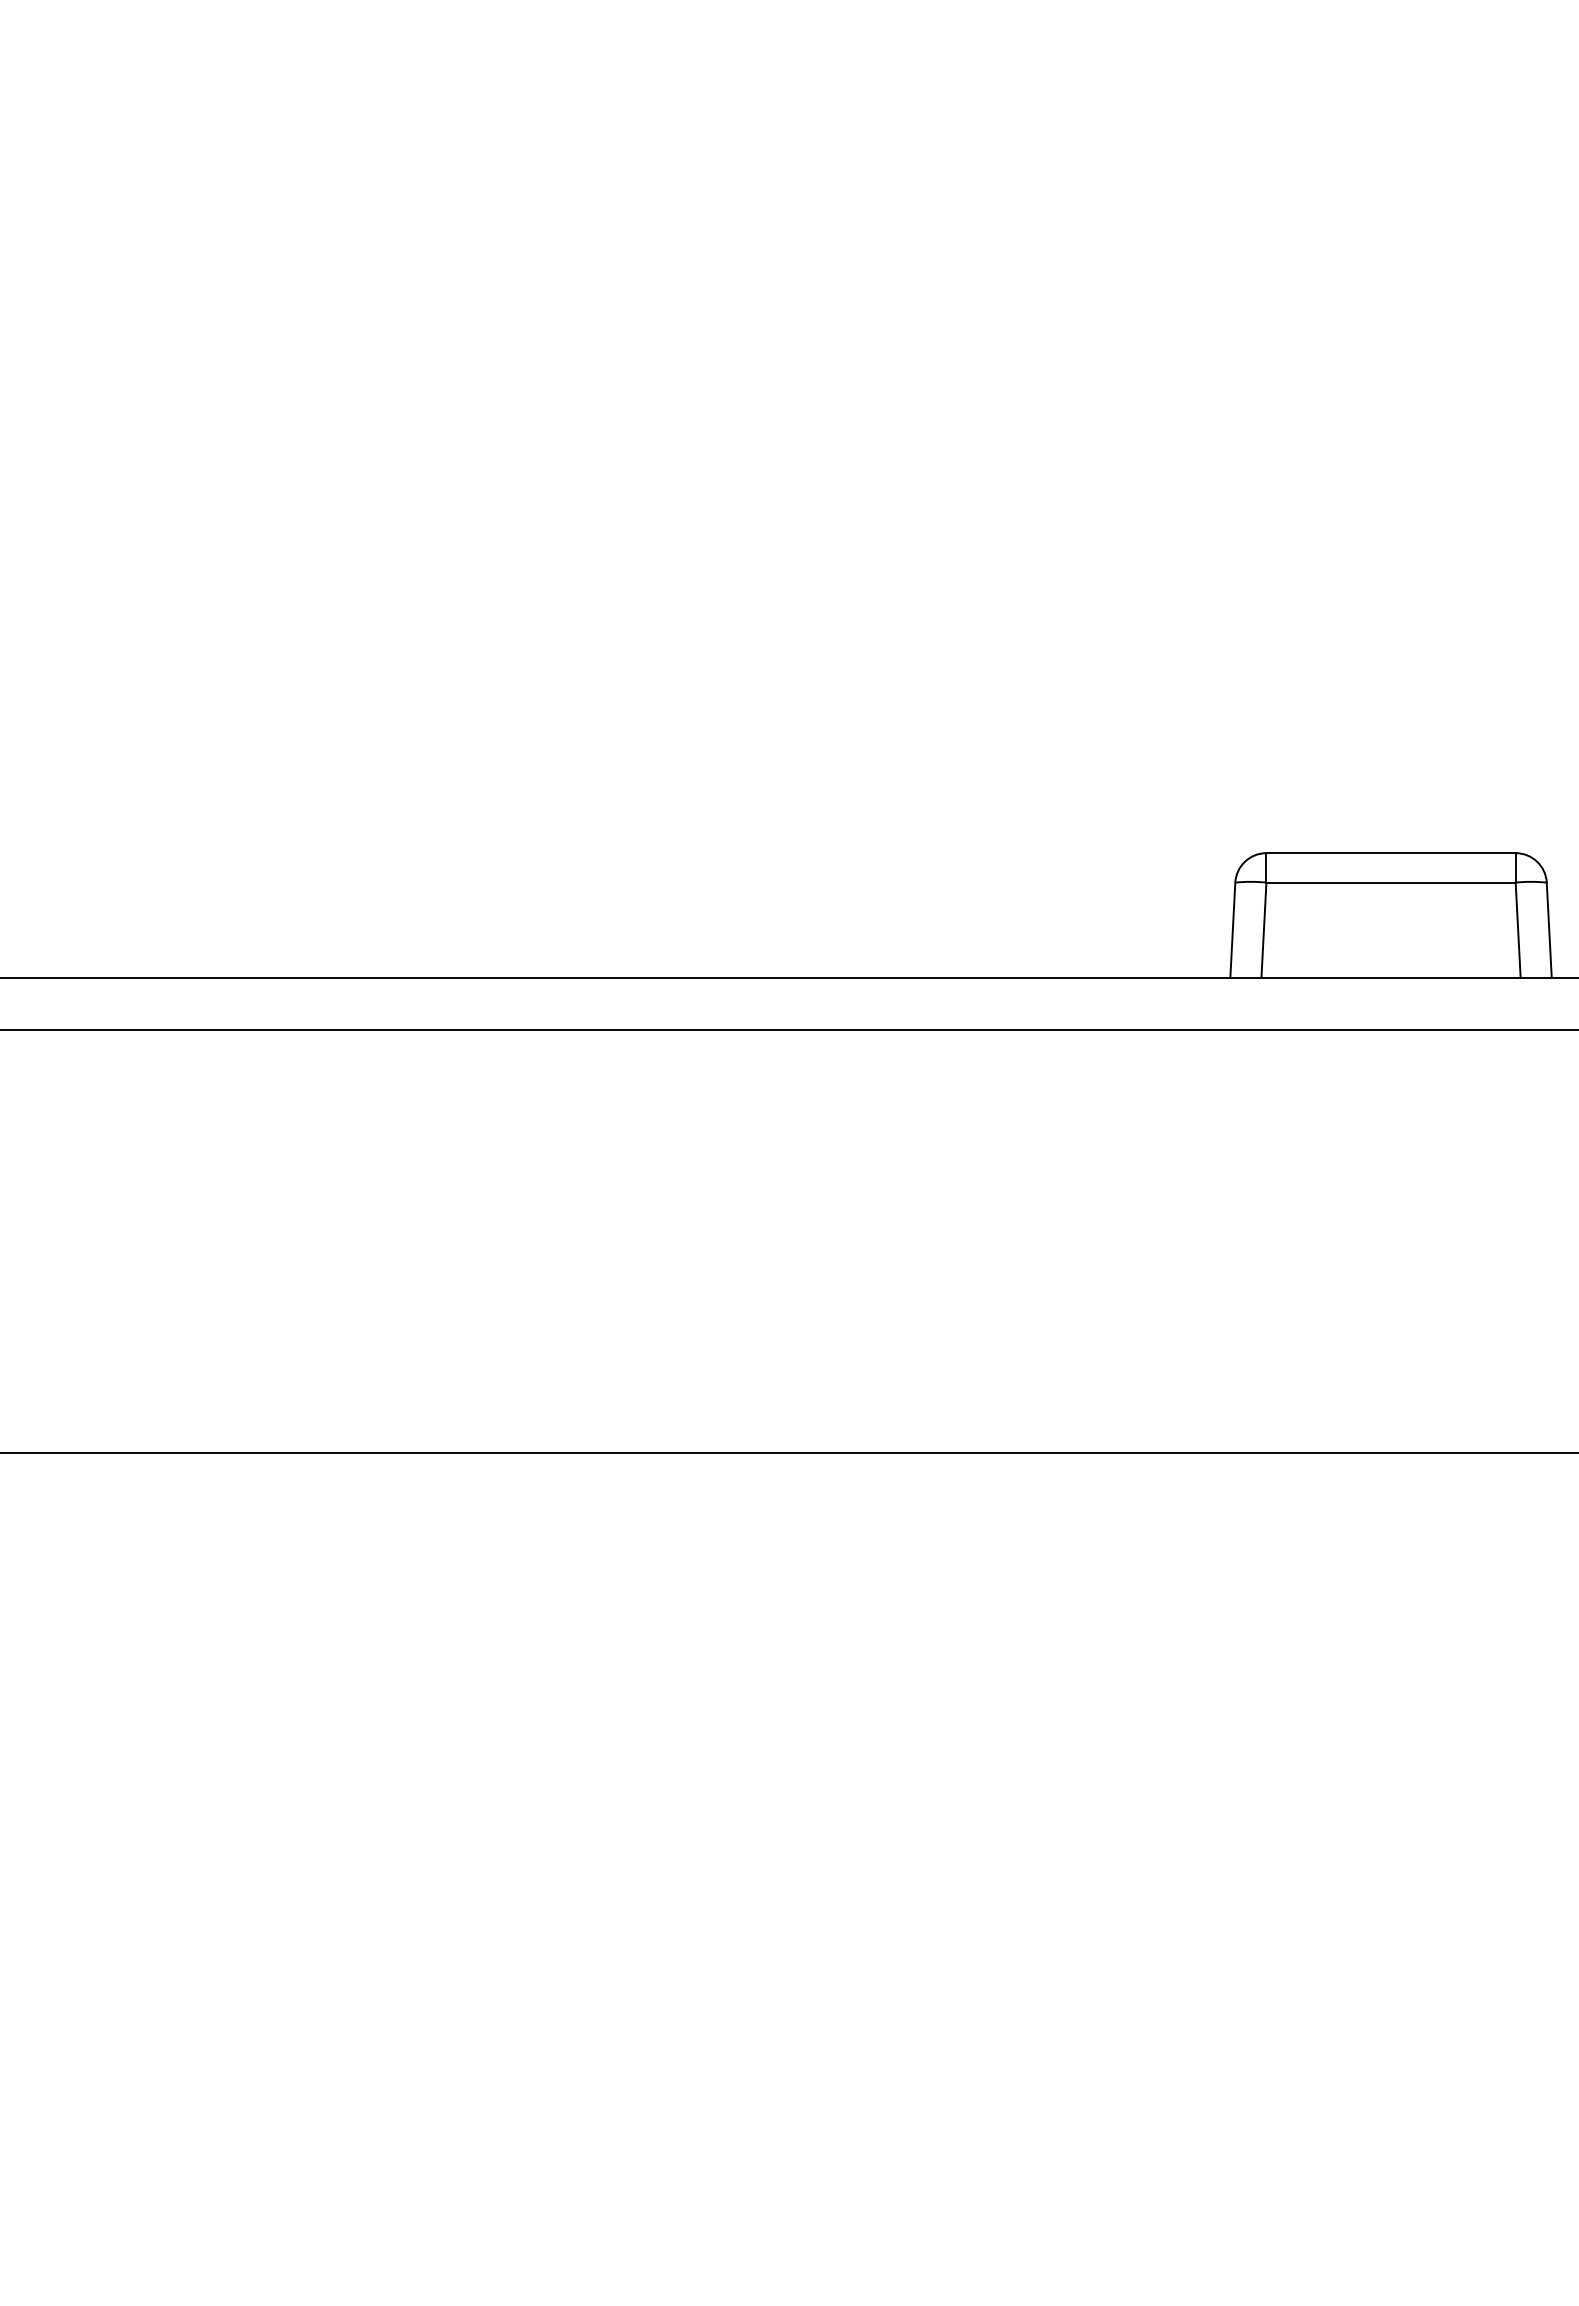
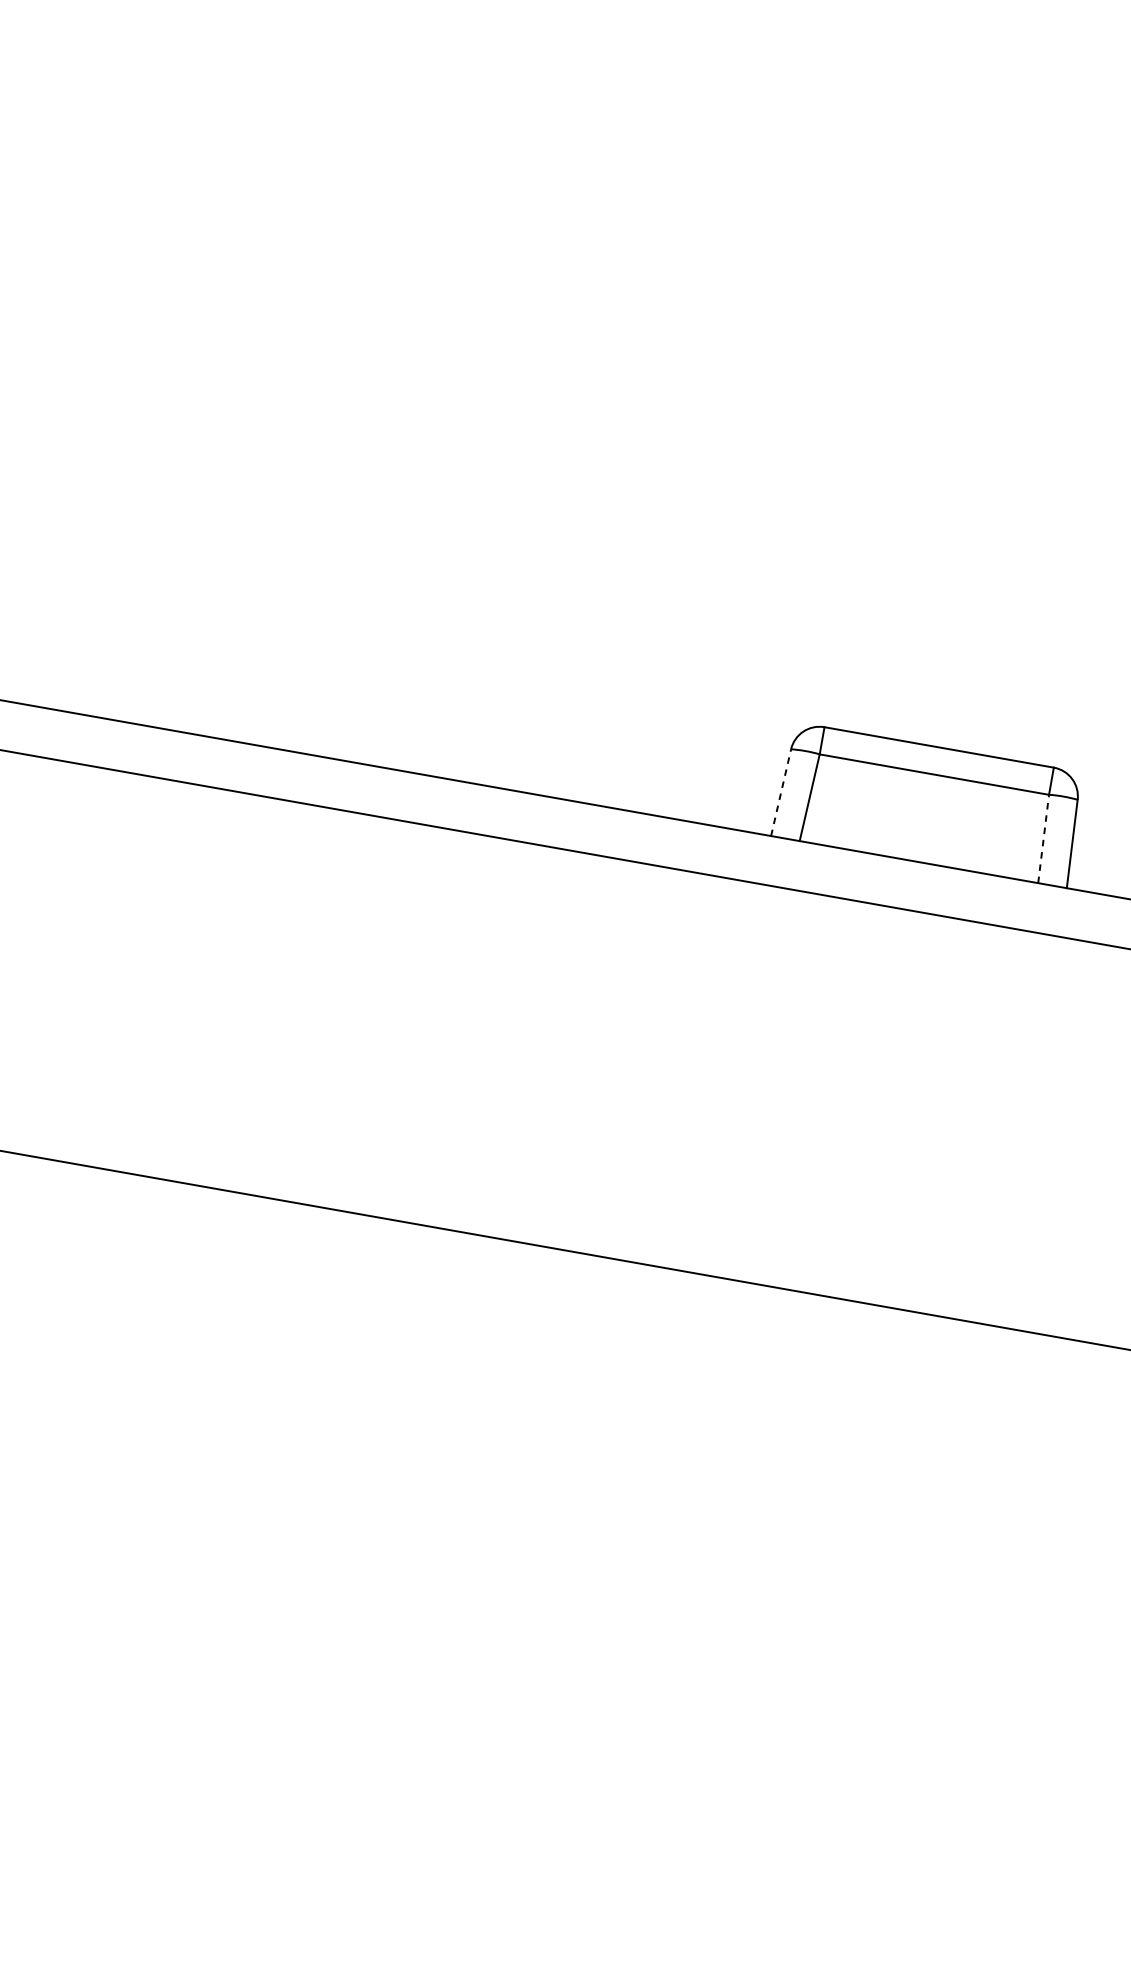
line: (1232, 930) -> (780, 792), solid -> dashed
line: (1518, 930) -> (1043, 839), solid -> dashed

